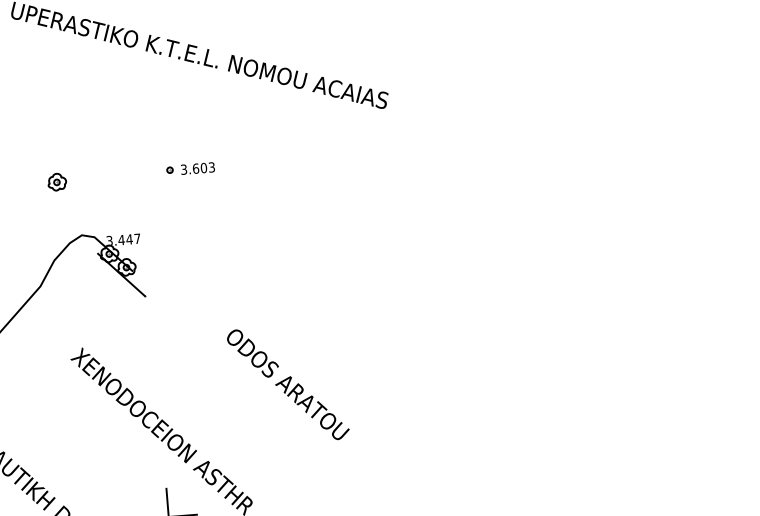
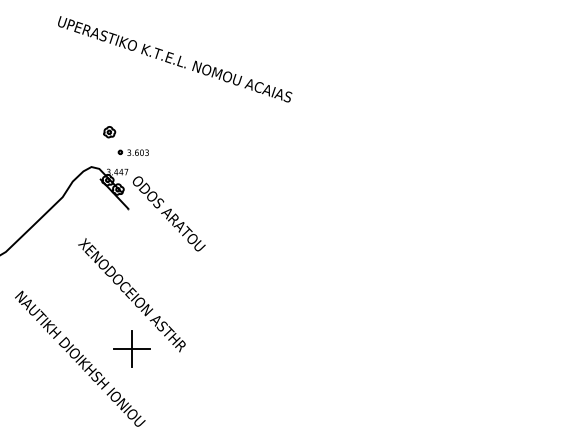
part: (189, 168) -> (132, 152), moved
part: (57, 182) -> (109, 132), moved
text: (287, 384) -> (168, 213), moved

